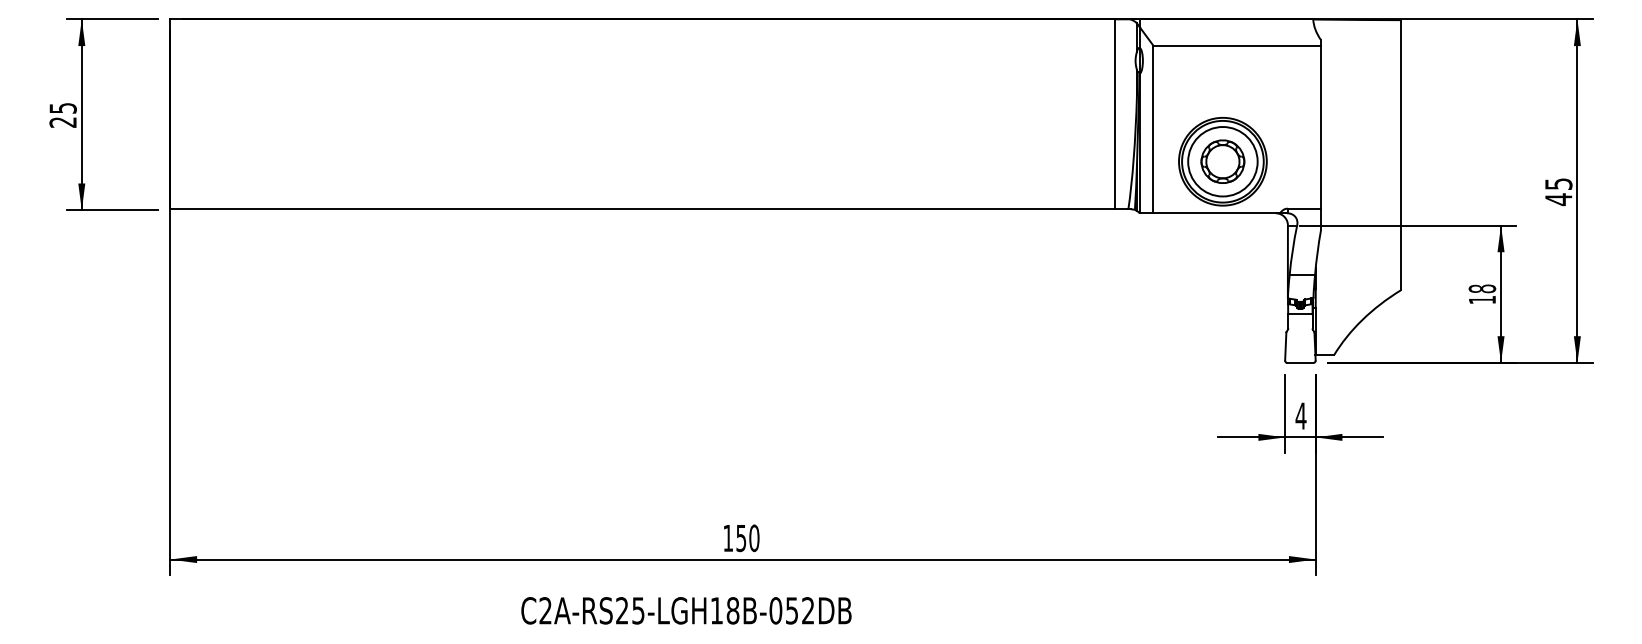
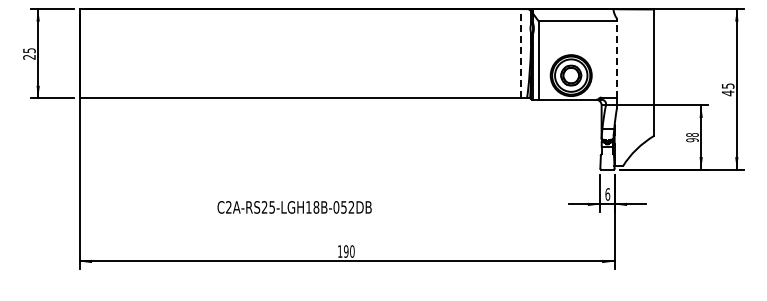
line: (1114, 112) -> (520, 52), solid -> dashed
line: (1321, 125) -> (617, 58), solid -> dashed
text: (1482, 300) -> (692, 140), 18 -> 98
text: (1300, 416) -> (607, 194), 4 -> 6
text: (739, 538) -> (345, 251), 150 -> 190
text: (686, 610) -> (294, 207), moved

